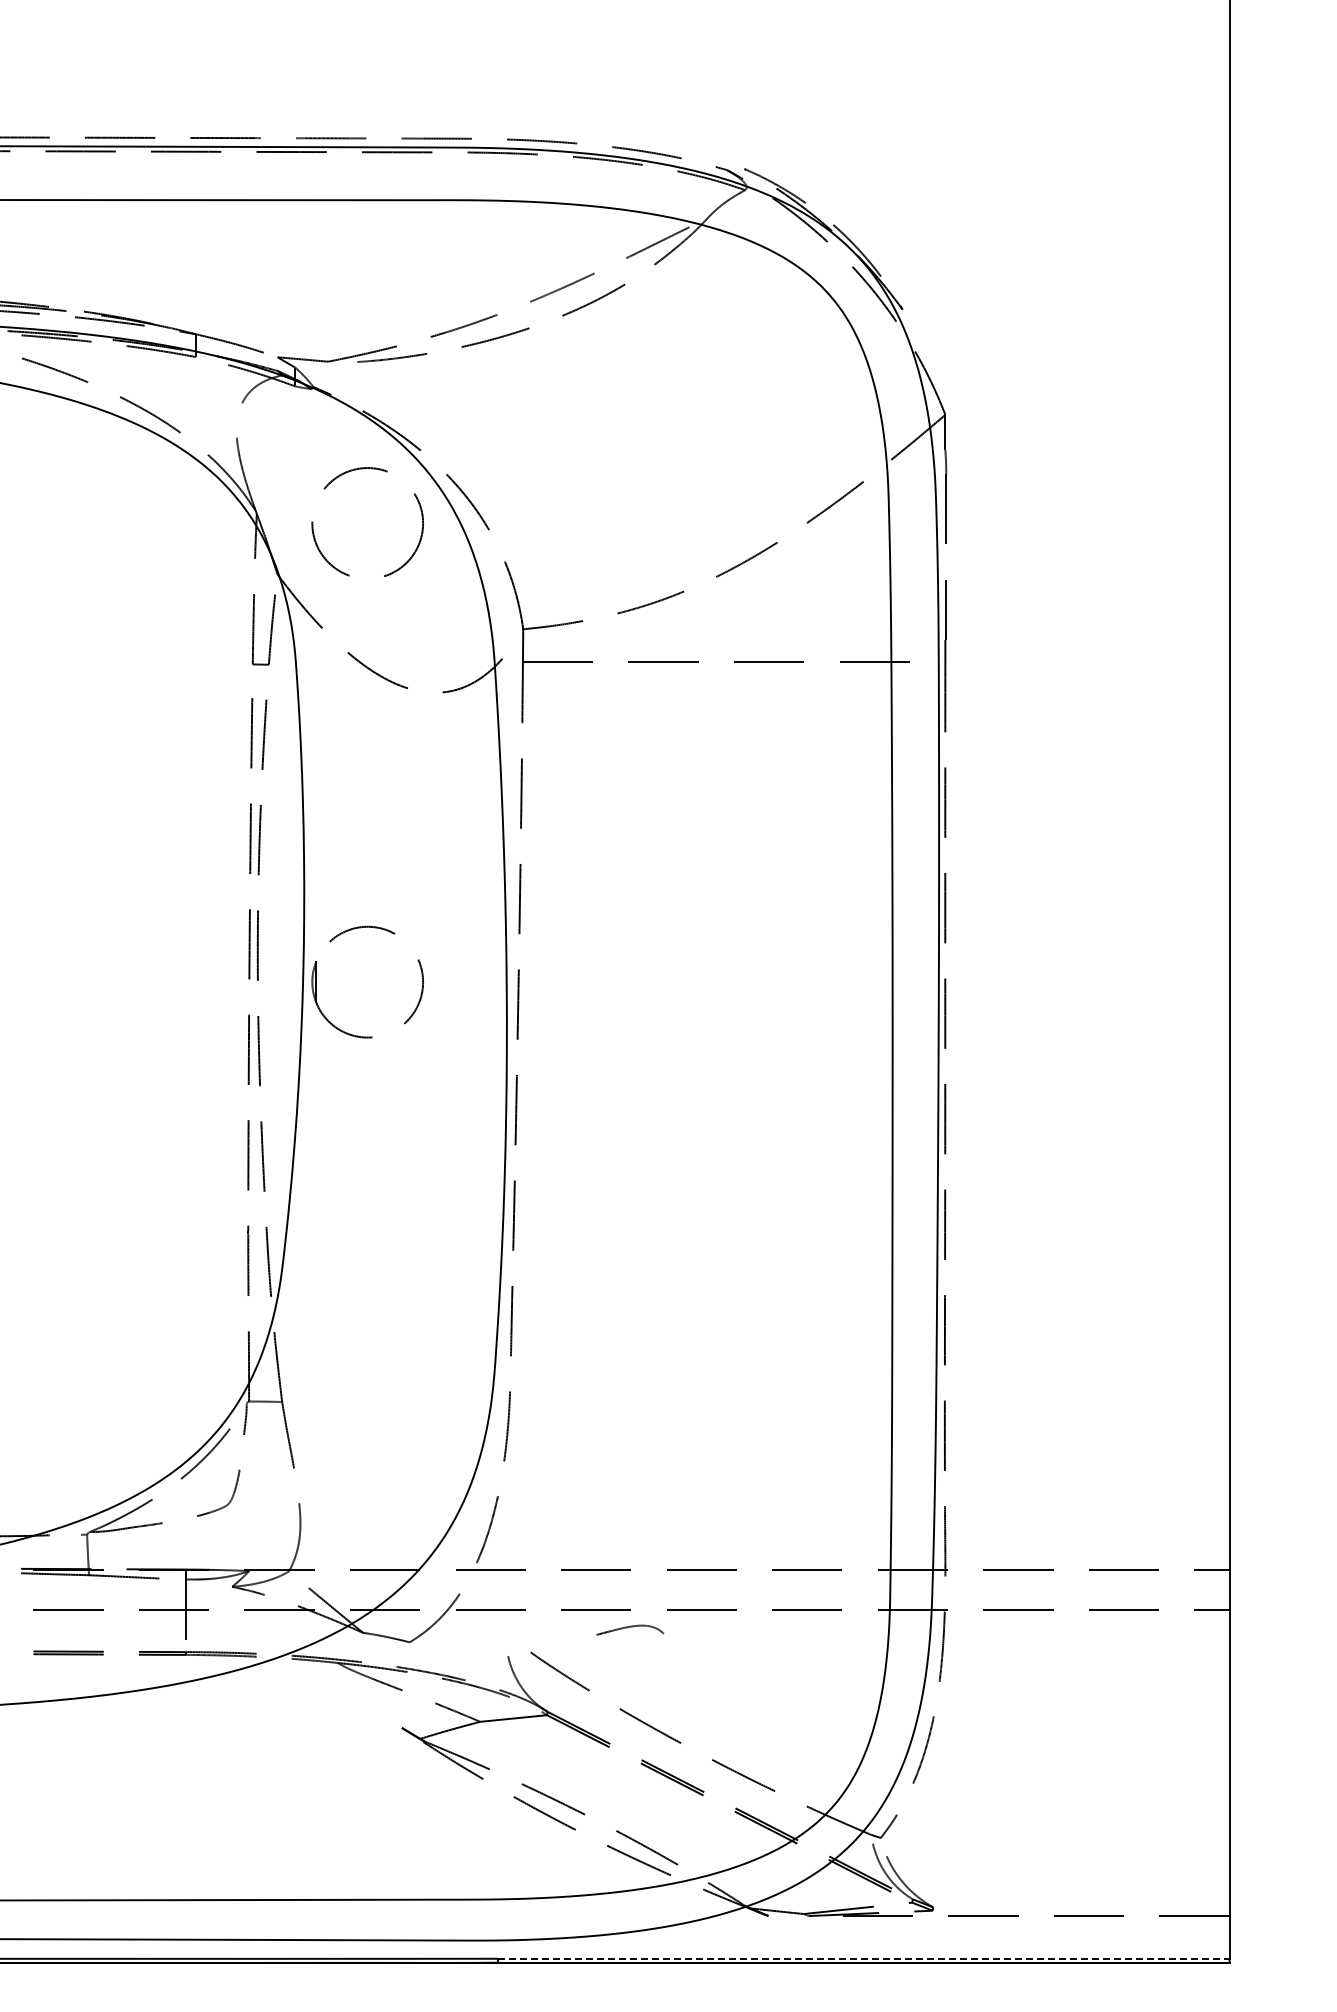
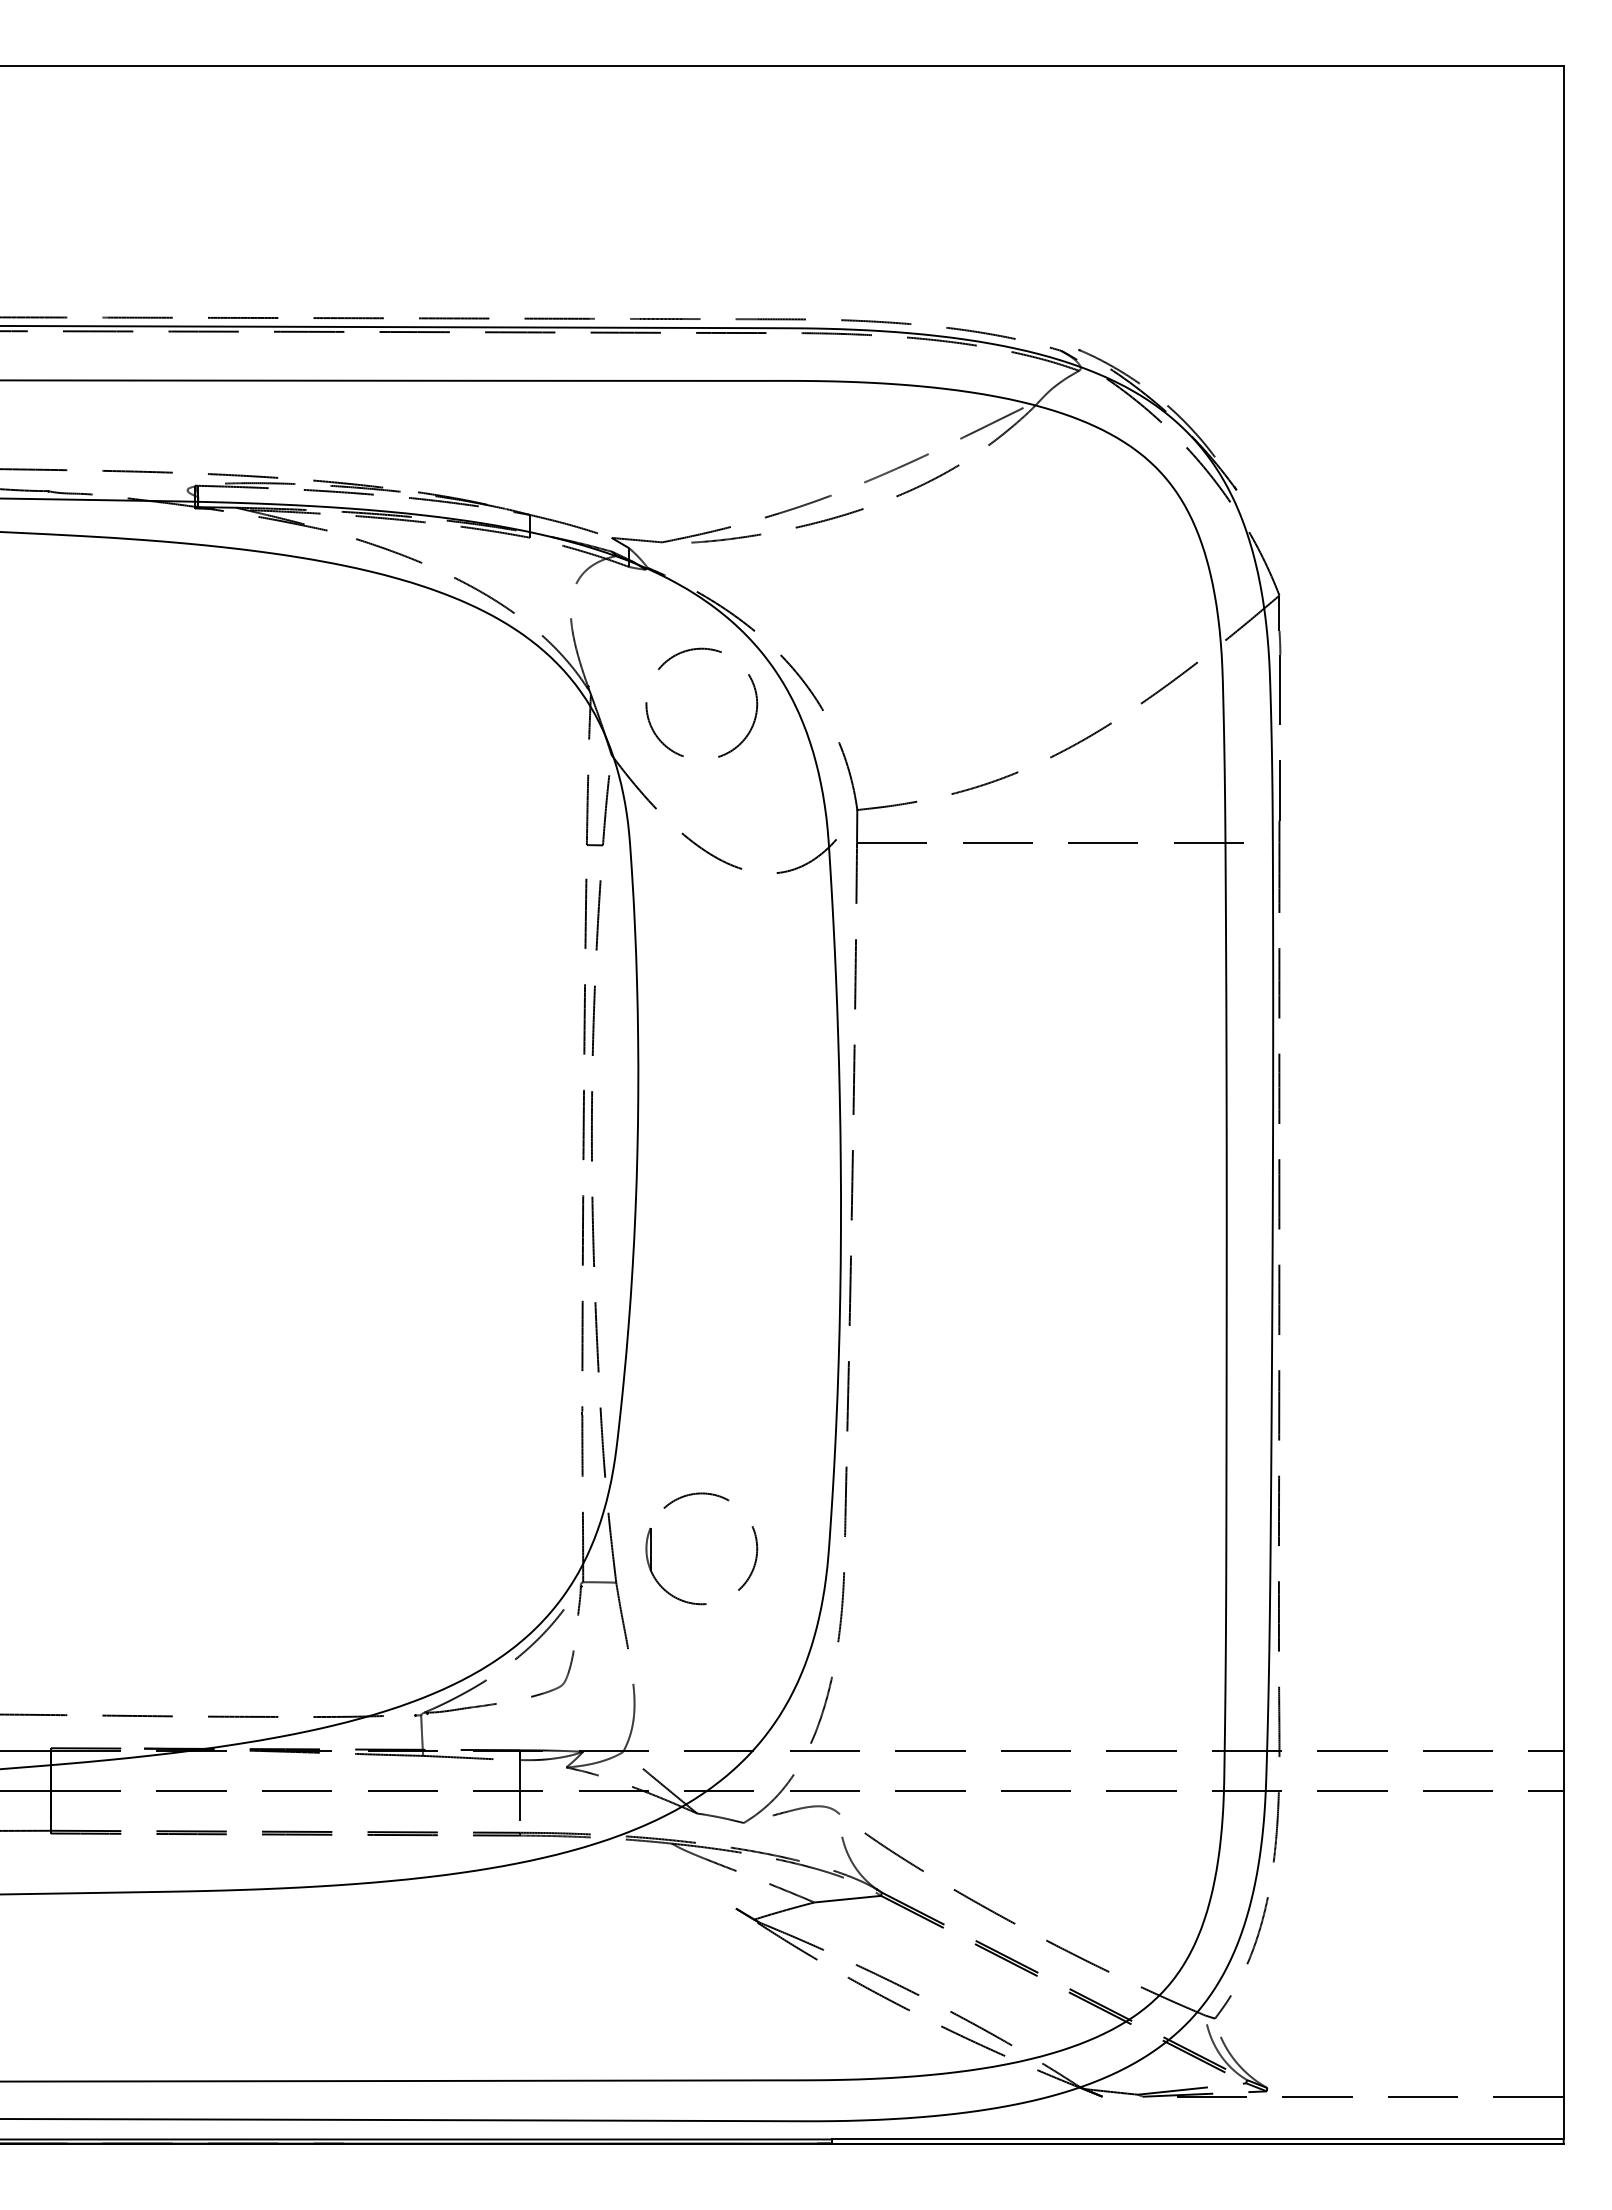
part: (317, 981) -> (651, 1548), moved
curve: (630, 1627) -> (806, 1808), moved
line: (863, 1958) -> (1197, 2139), dashed -> solid

